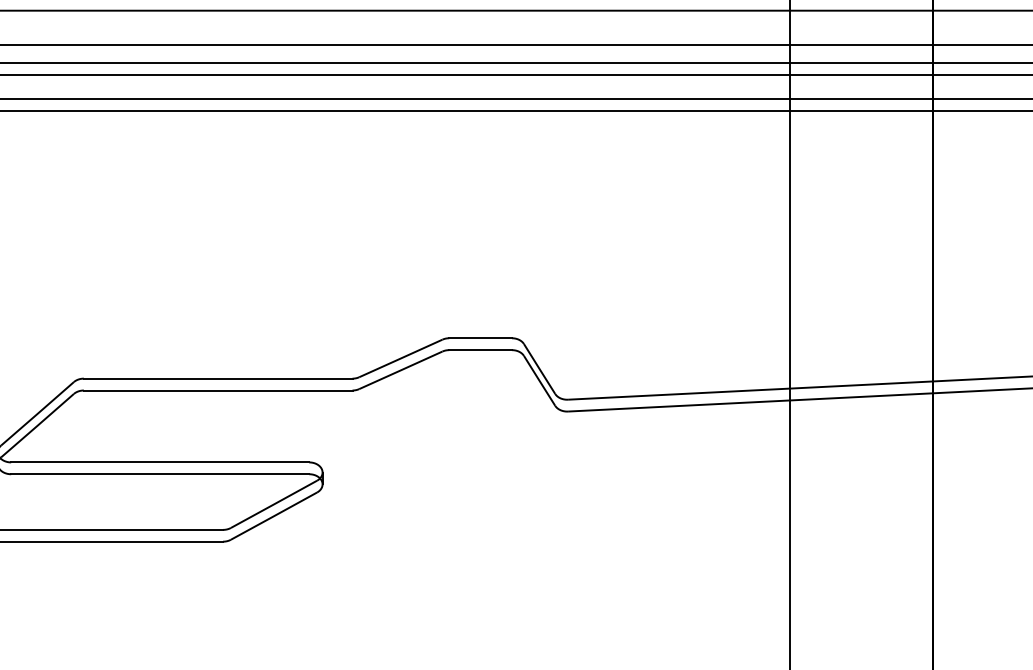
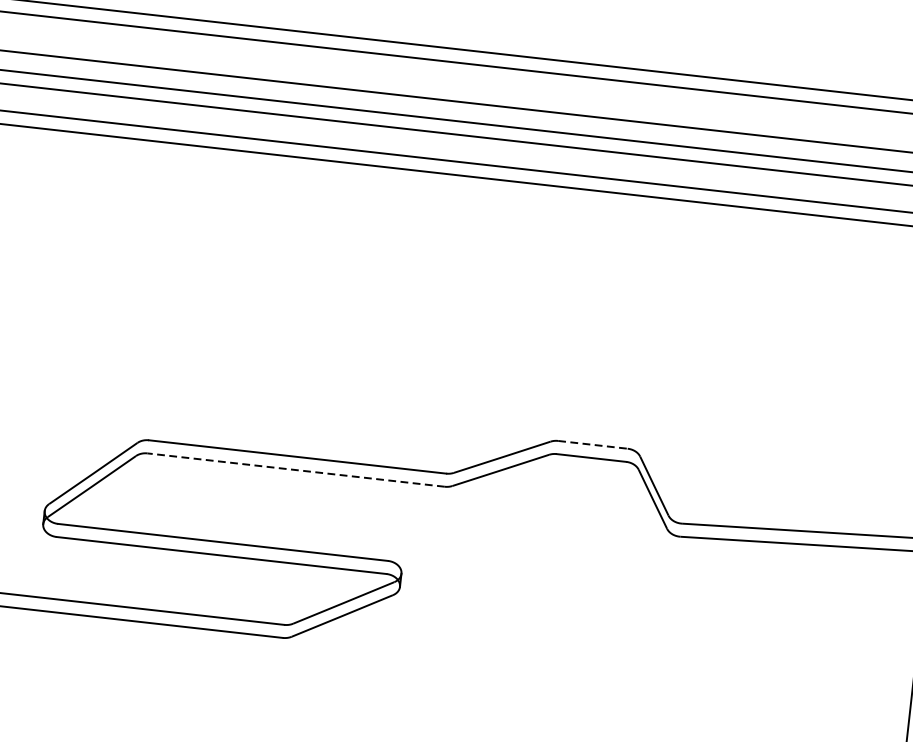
line: (481, 338) -> (593, 445), solid -> dashed
line: (217, 390) -> (295, 469), solid -> dashed

